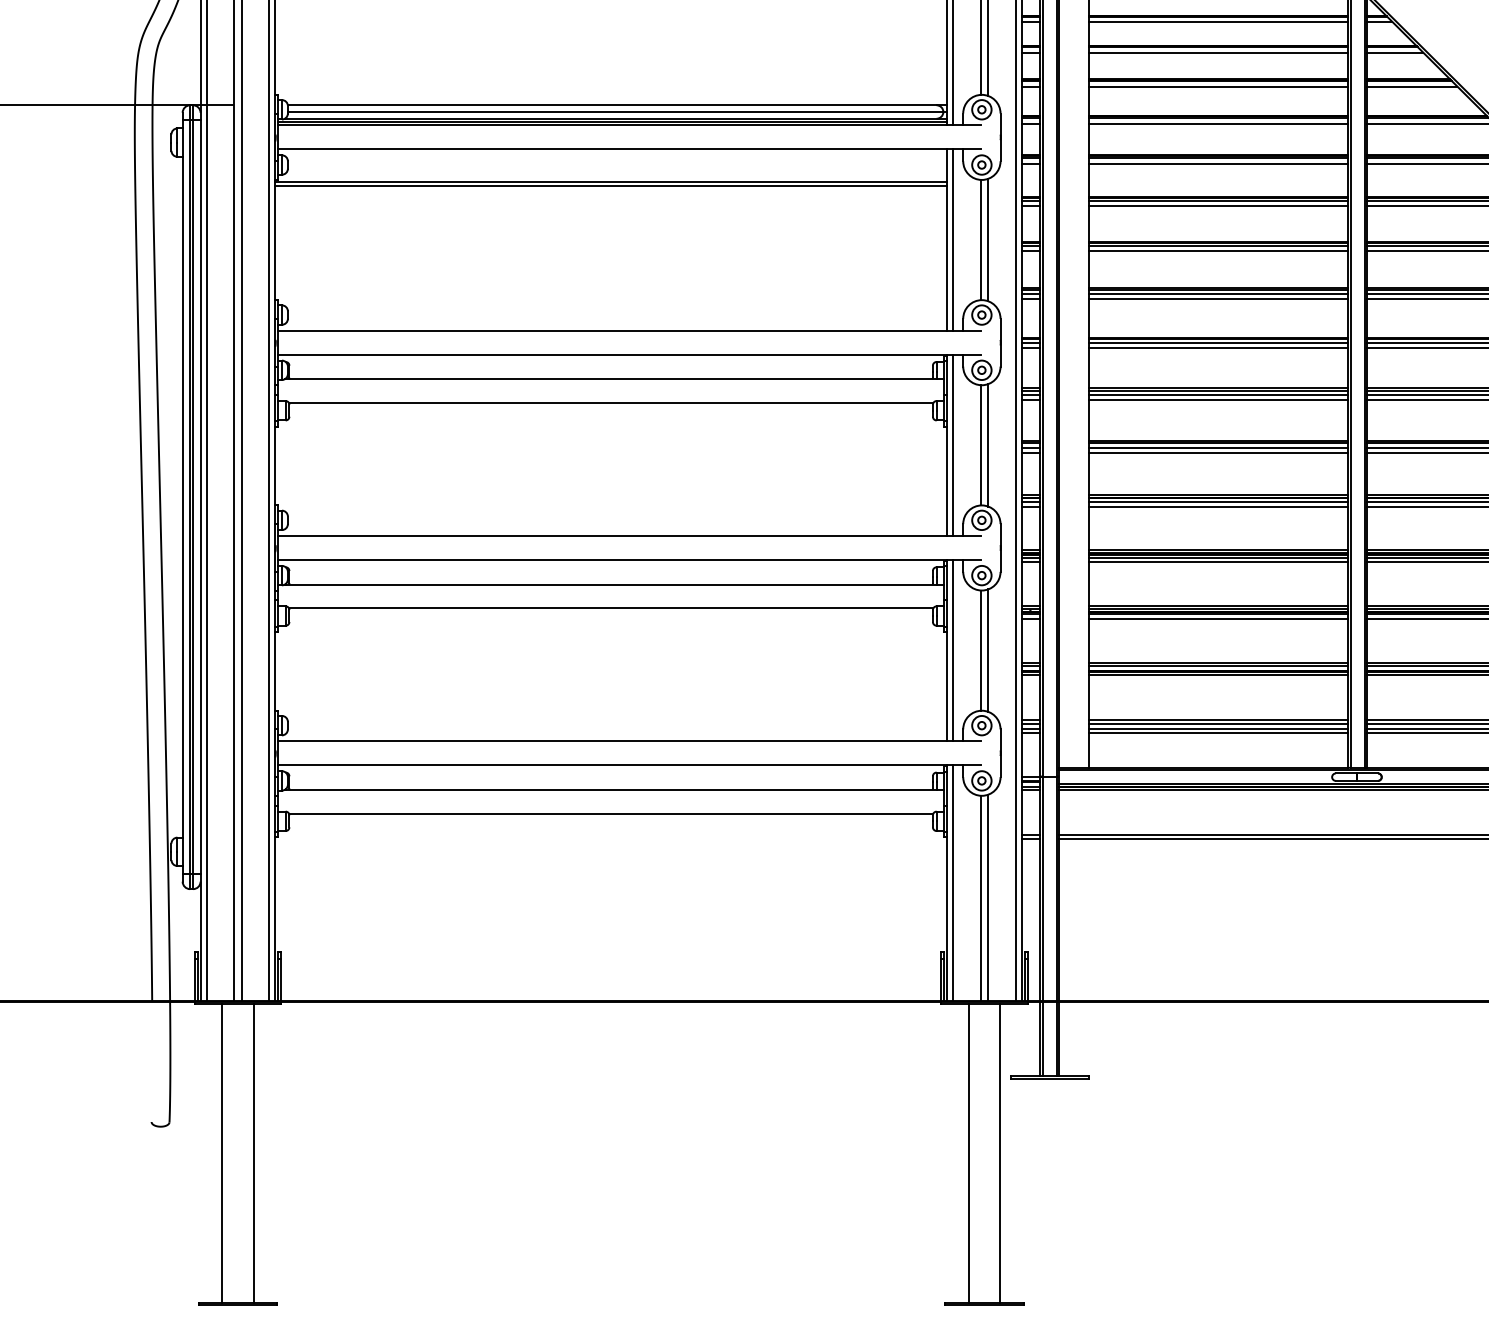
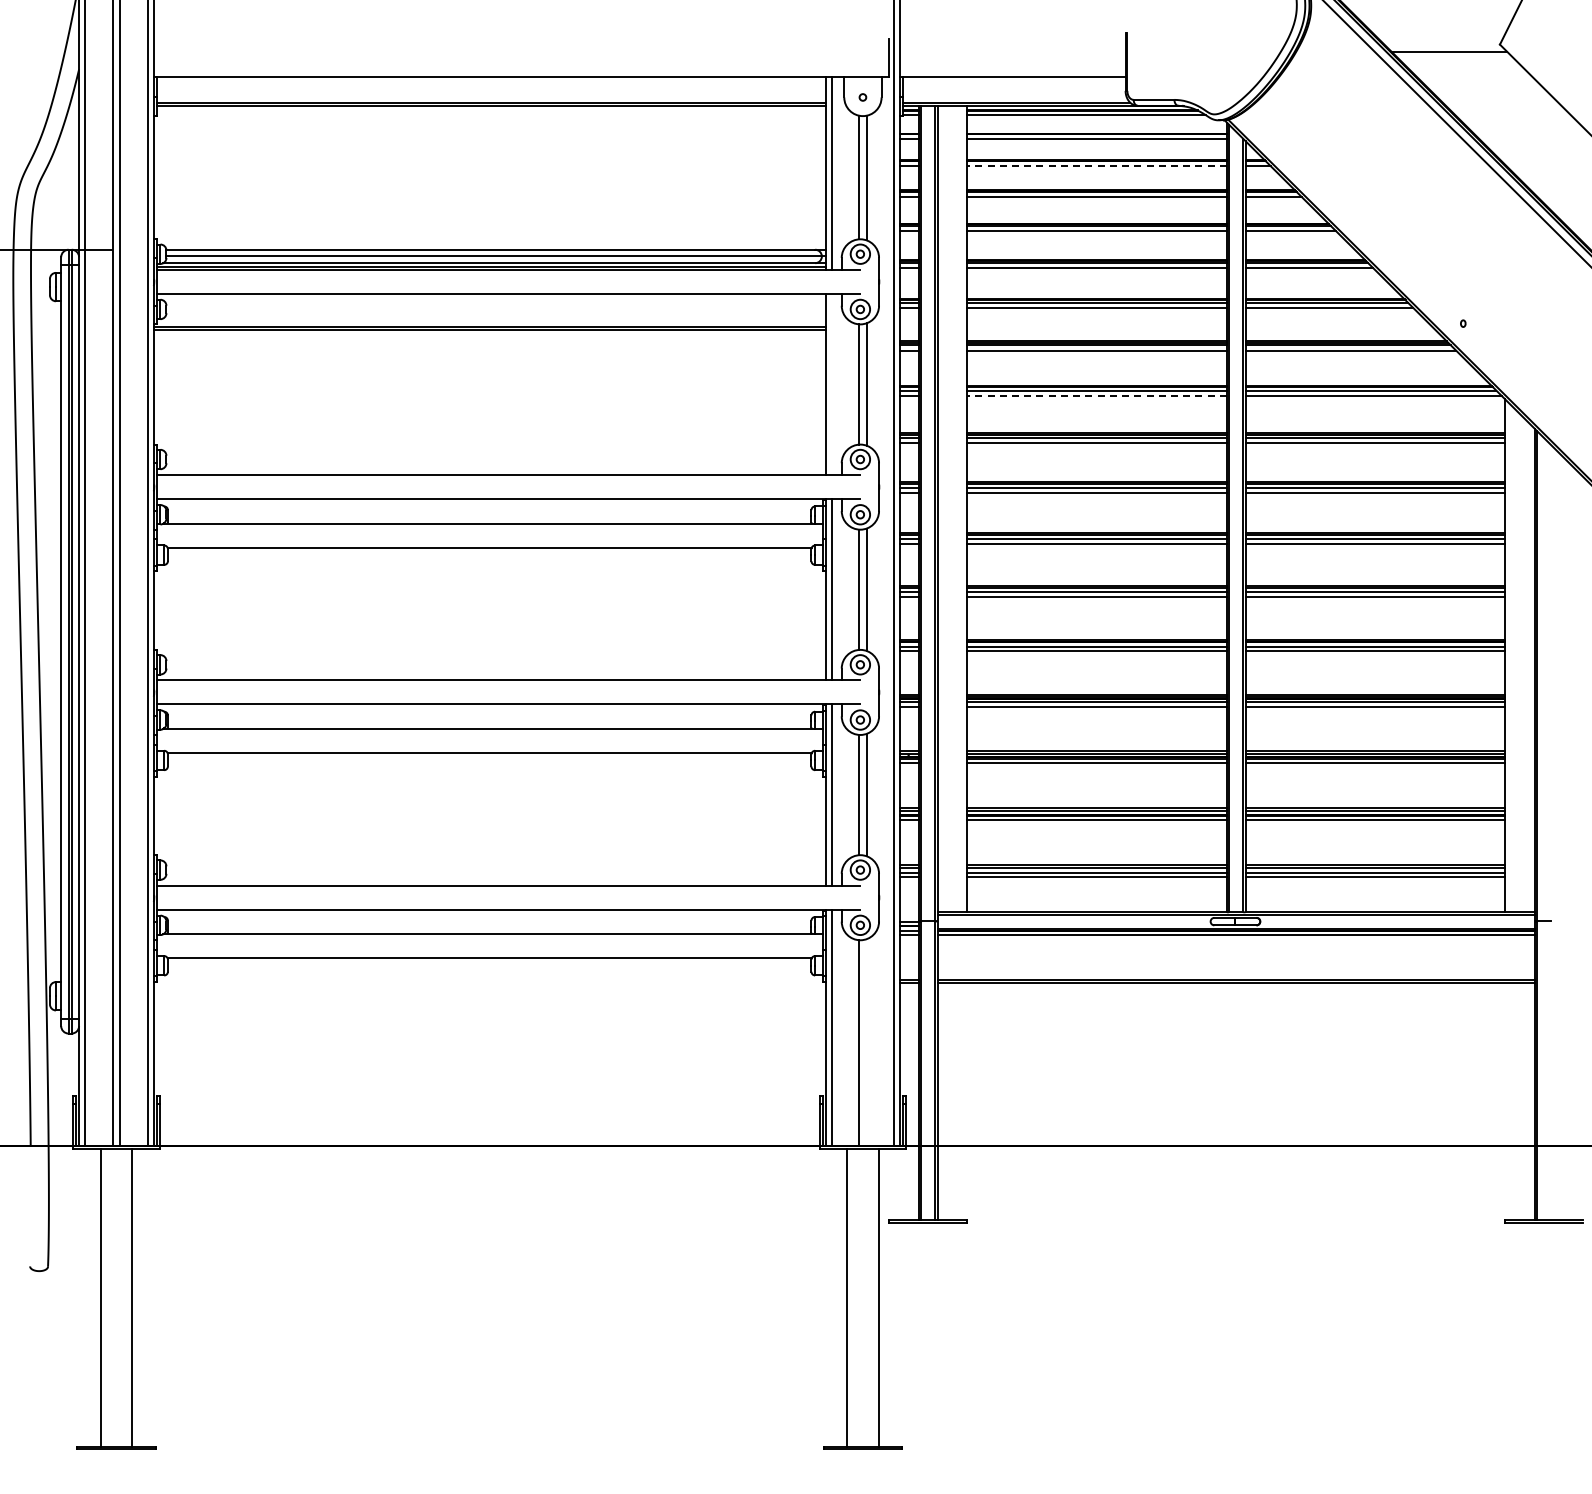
line: (1218, 22) -> (1097, 166), solid -> dashed
line: (952, 240) -> (831, 384), removed
line: (1218, 251) -> (1097, 395), solid -> dashed
line: (987, 898) -> (866, 1042), removed

